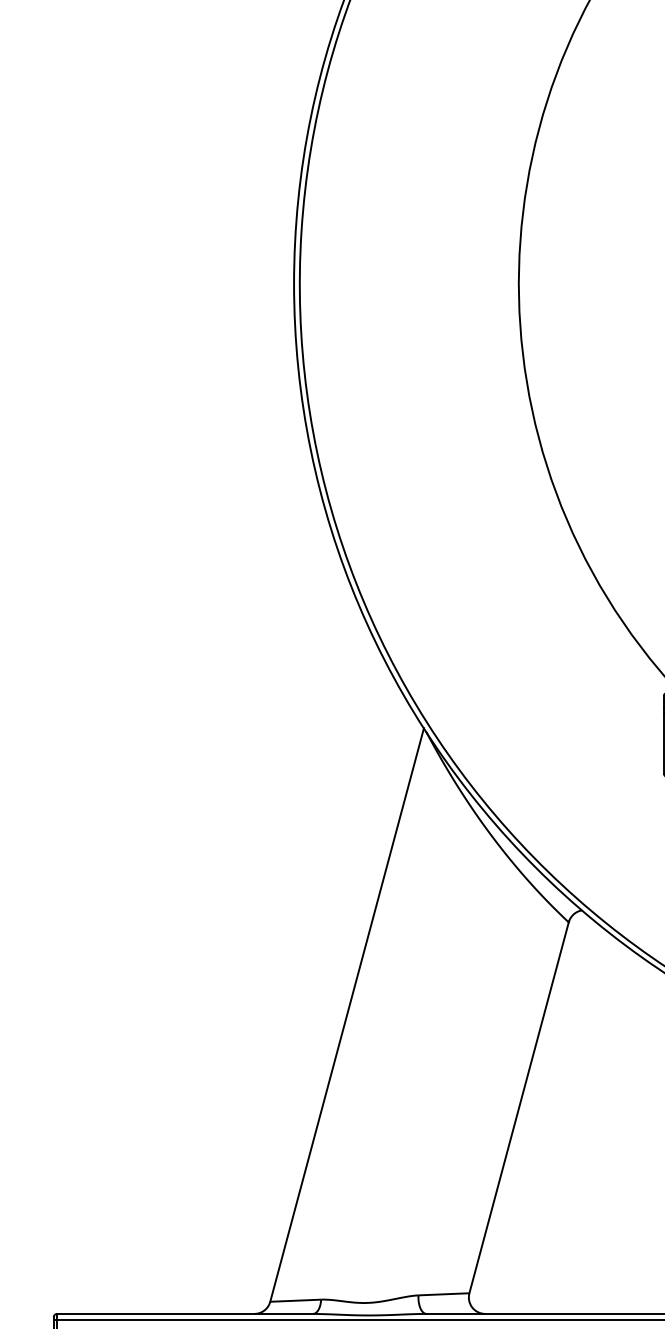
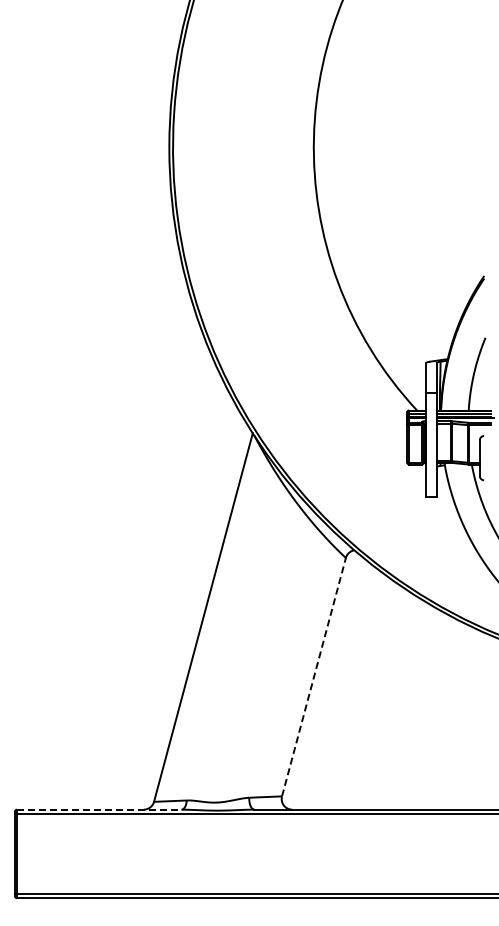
line: (519, 1106) -> (314, 676), solid -> dashed
line: (185, 1313) -> (99, 809), solid -> dashed

